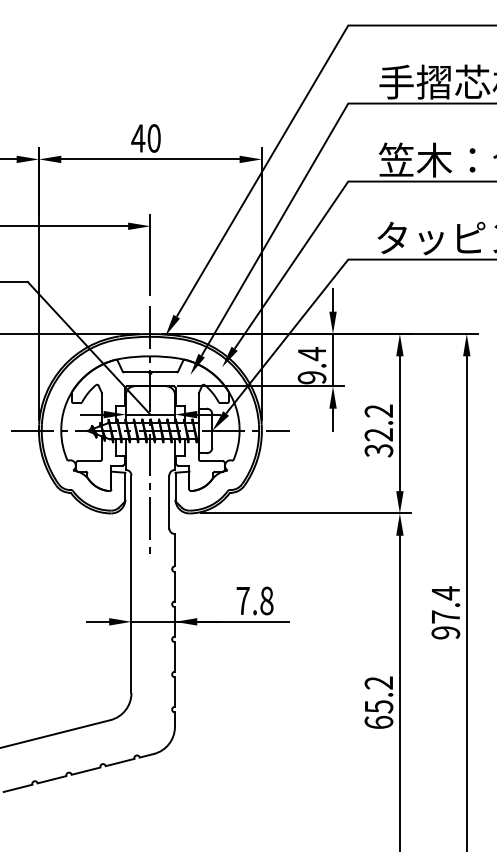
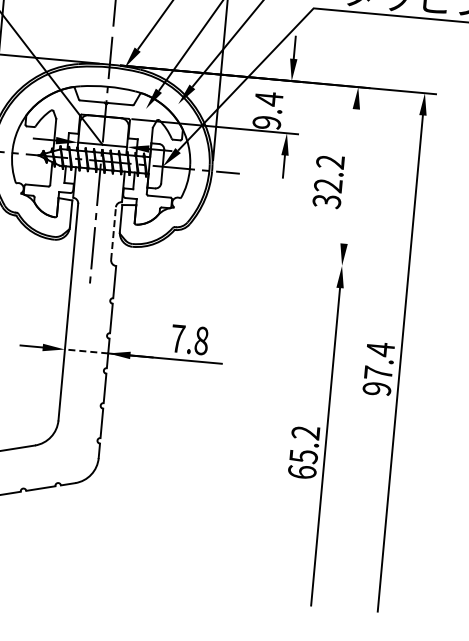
line: (333, 360) -> (289, 107), removed
line: (399, 423) -> (349, 176), removed
line: (169, 501) -> (113, 233), solid -> dashed
line: (305, 513) -> (248, 257), removed
line: (153, 621) -> (86, 351), solid -> dashed

